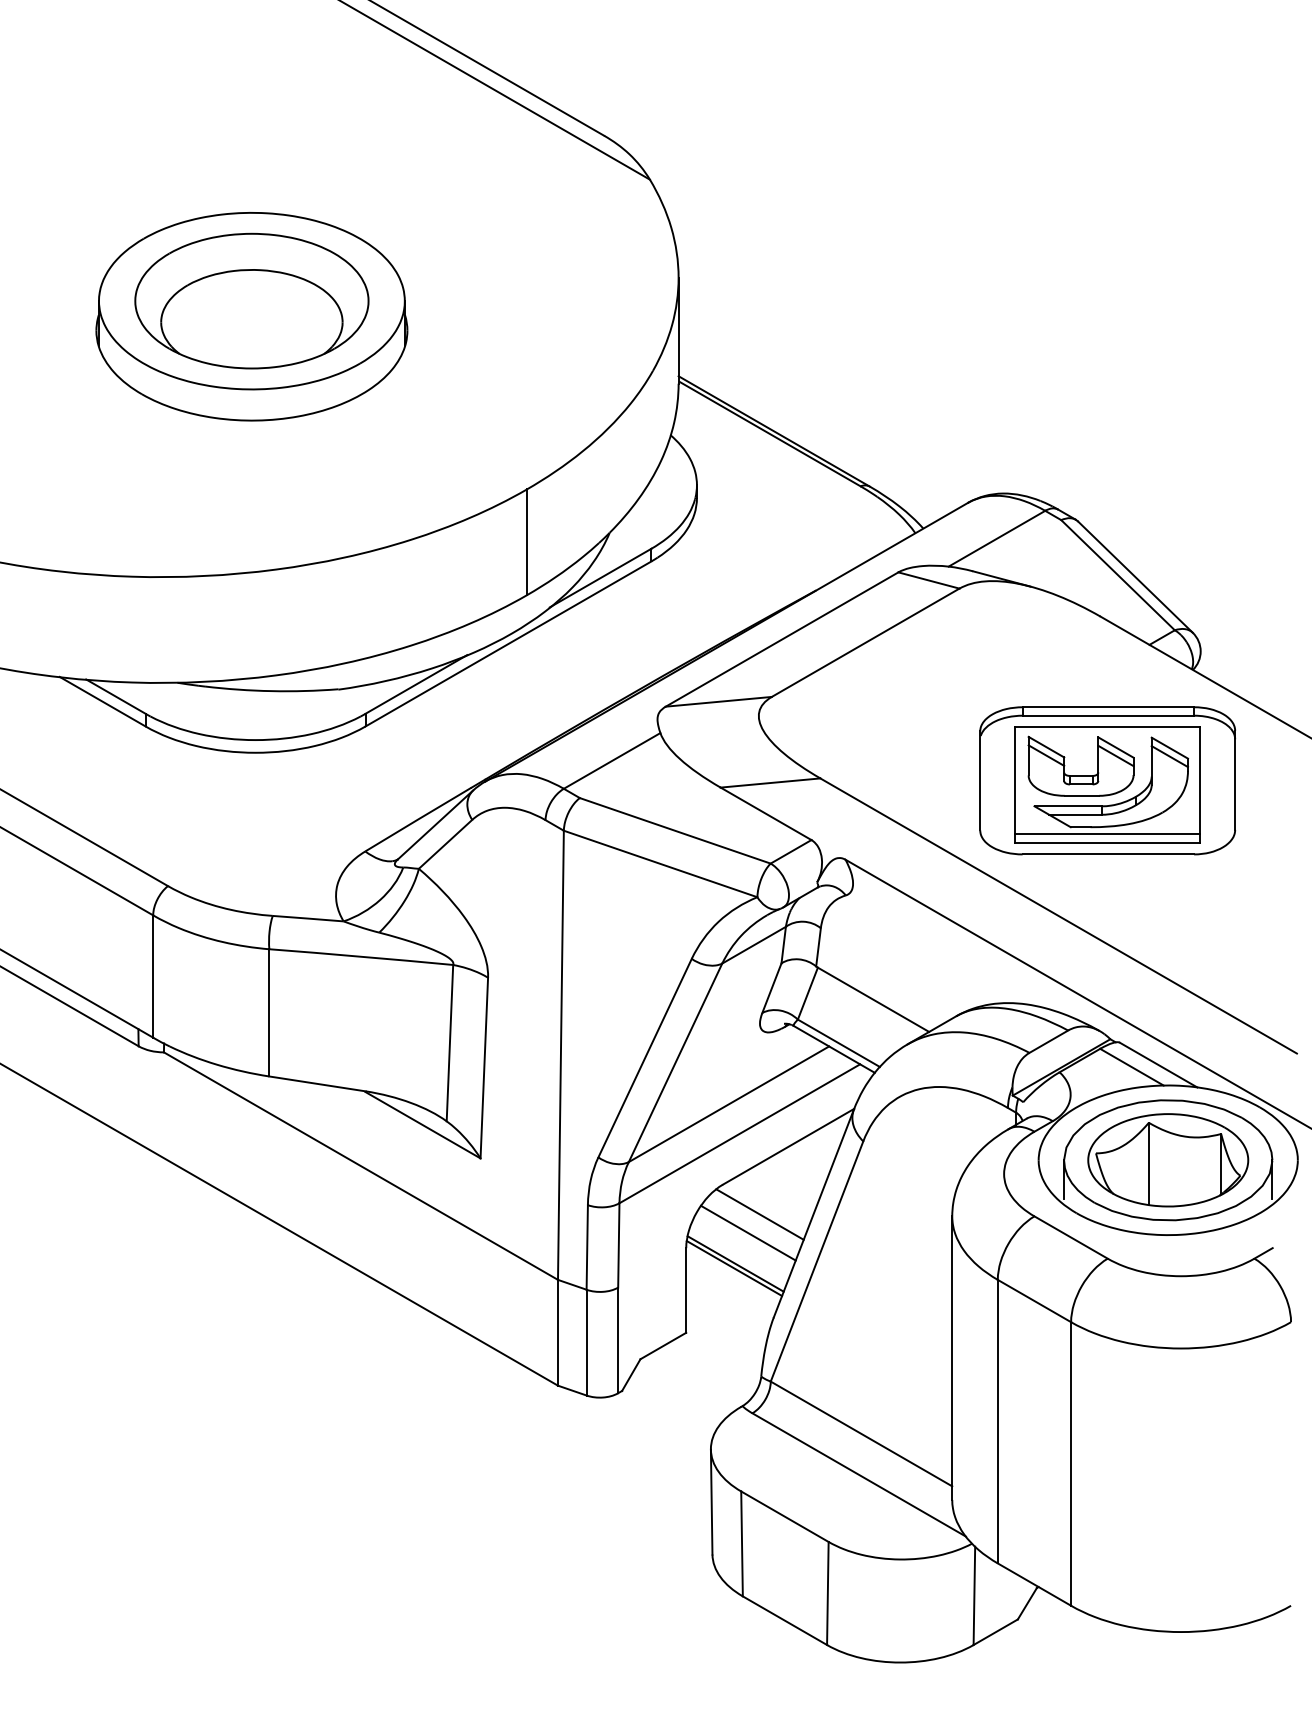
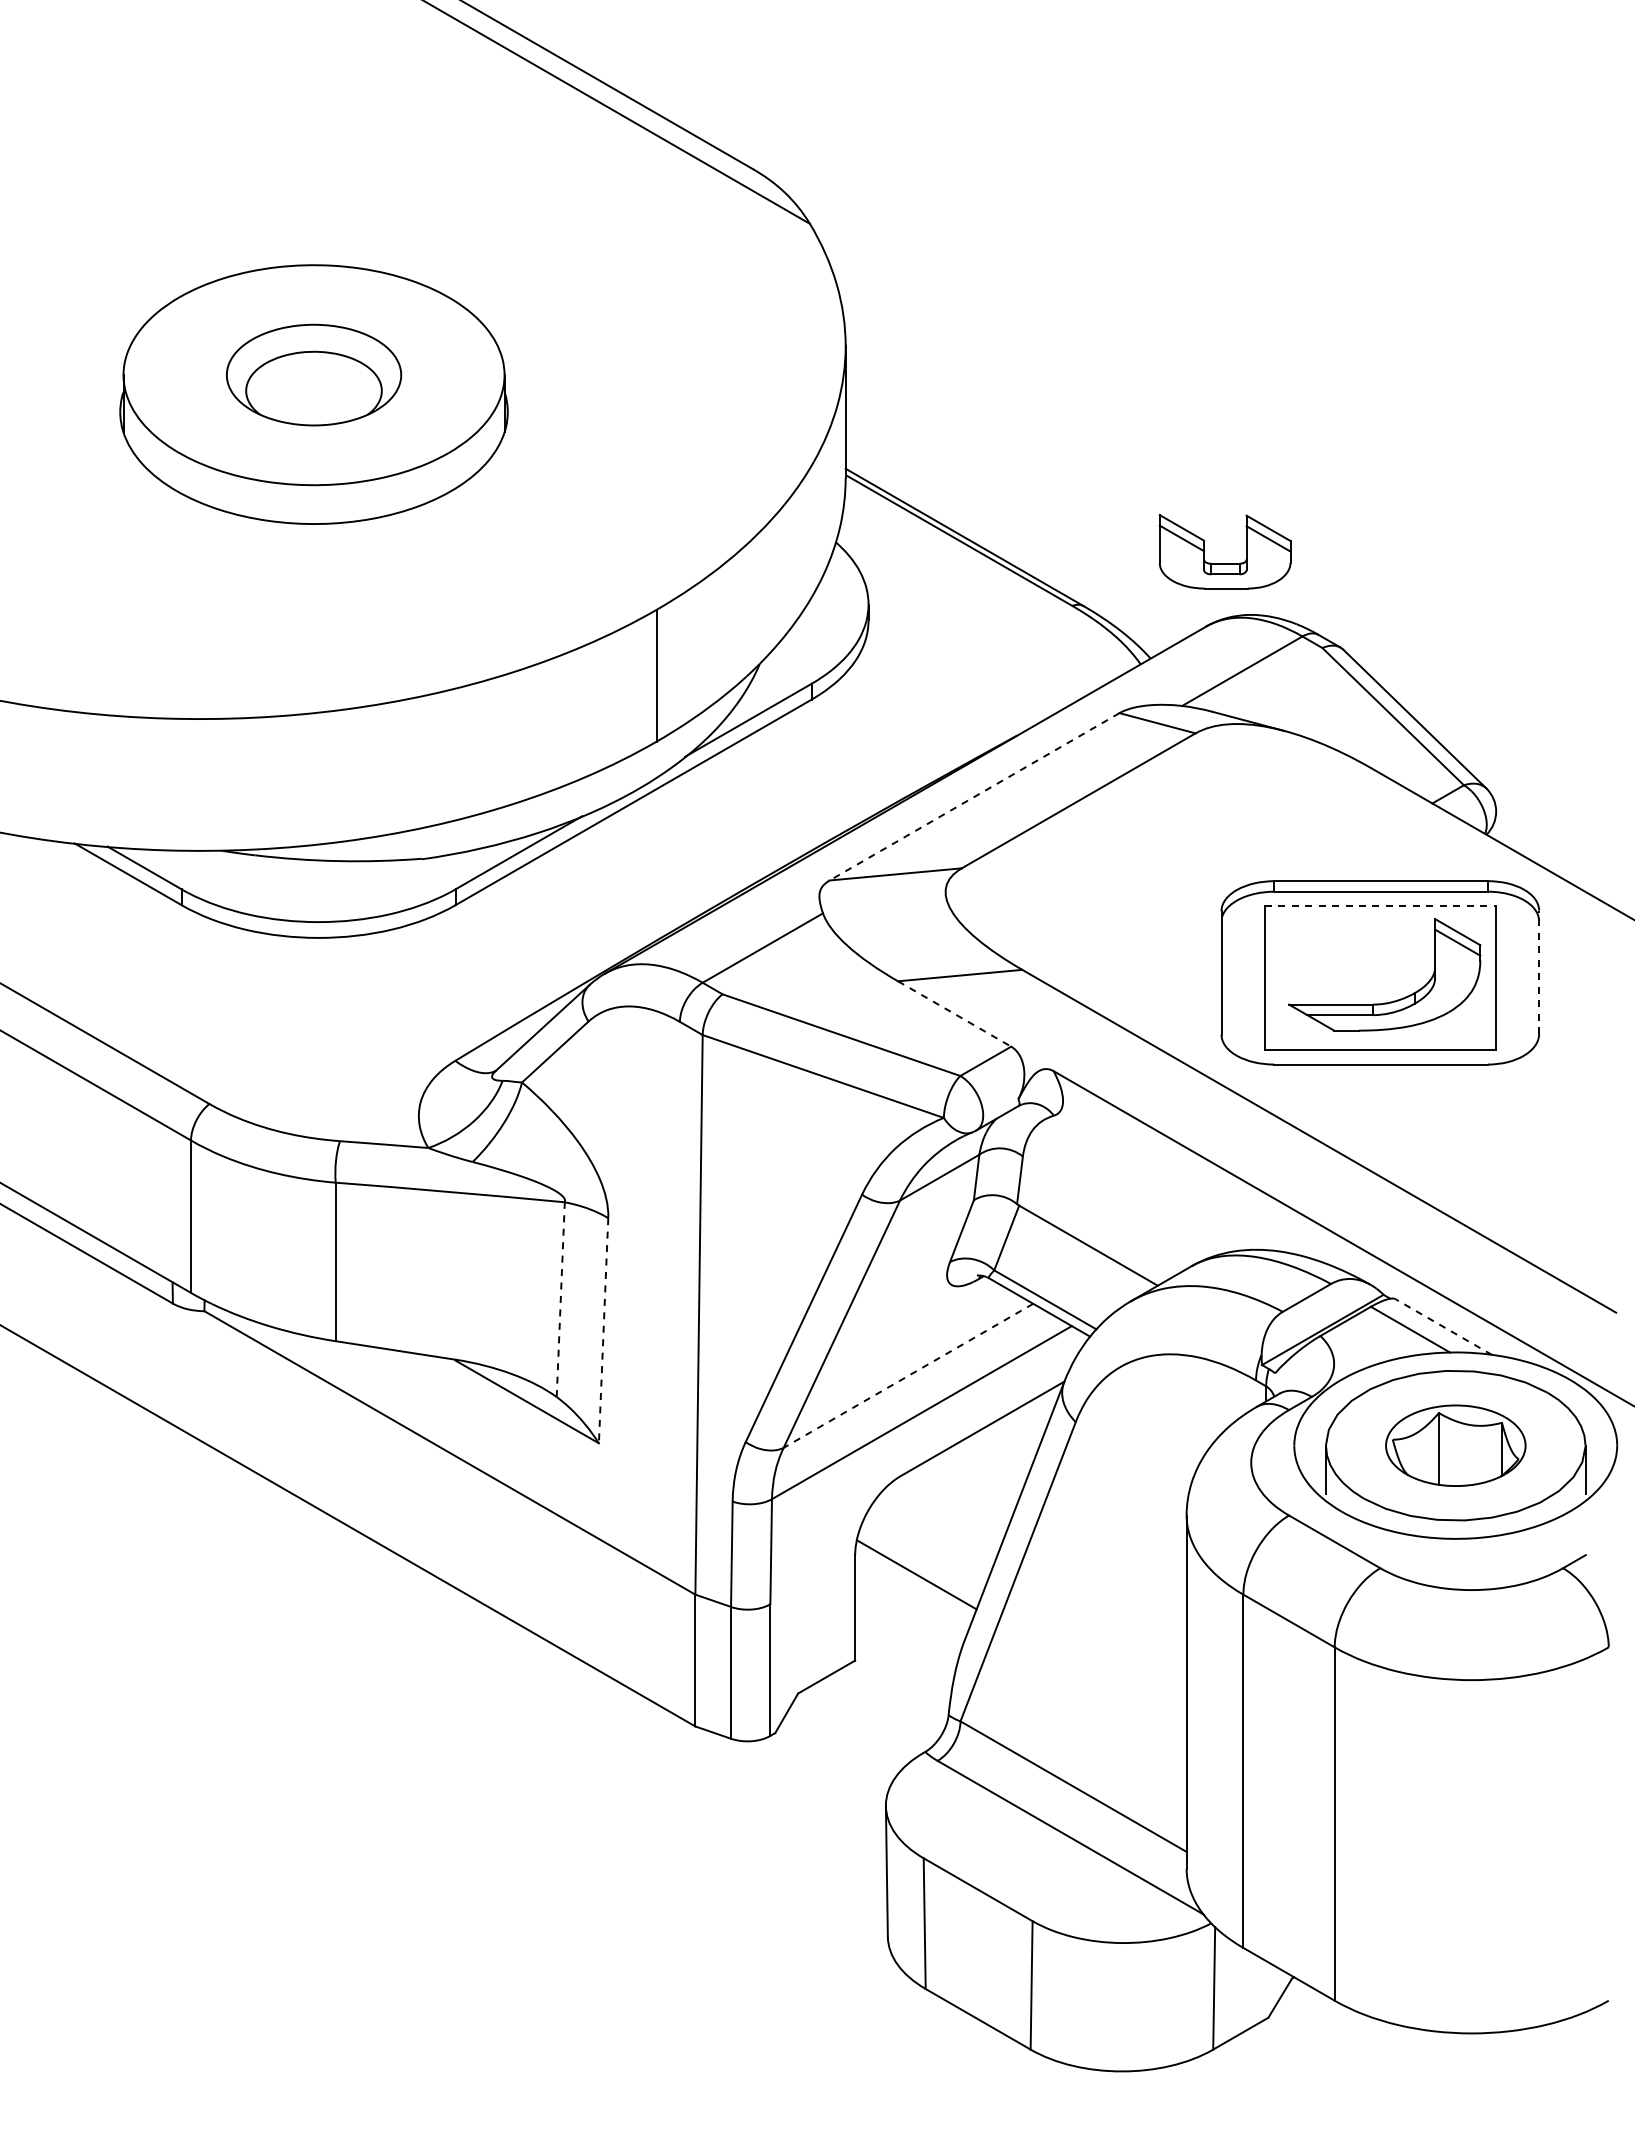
part: (251, 300) -> (313, 374), size x0.6
line: (782, 640) -> (974, 797), solid -> dashed
line: (1107, 727) -> (1380, 906), solid -> dashed
part: (1080, 775) -> (1224, 563), moved
line: (1235, 780) -> (1539, 972), solid -> dashed
line: (766, 814) -> (955, 1014), solid -> dashed
line: (1107, 834) -> (1379, 1039), removed
line: (449, 1042) -> (560, 1299), solid -> dashed
line: (1158, 1065) -> (1443, 1327), solid -> dashed
line: (484, 1067) -> (603, 1330), solid -> dashed
line: (729, 1104) -> (908, 1376), solid -> dashed
part: (1168, 1160) -> (1455, 1445), size x0.7
line: (759, 1213) -> (946, 1512), removed
line: (748, 1233) -> (932, 1536), removed
line: (733, 1268) -> (914, 1580), removed

